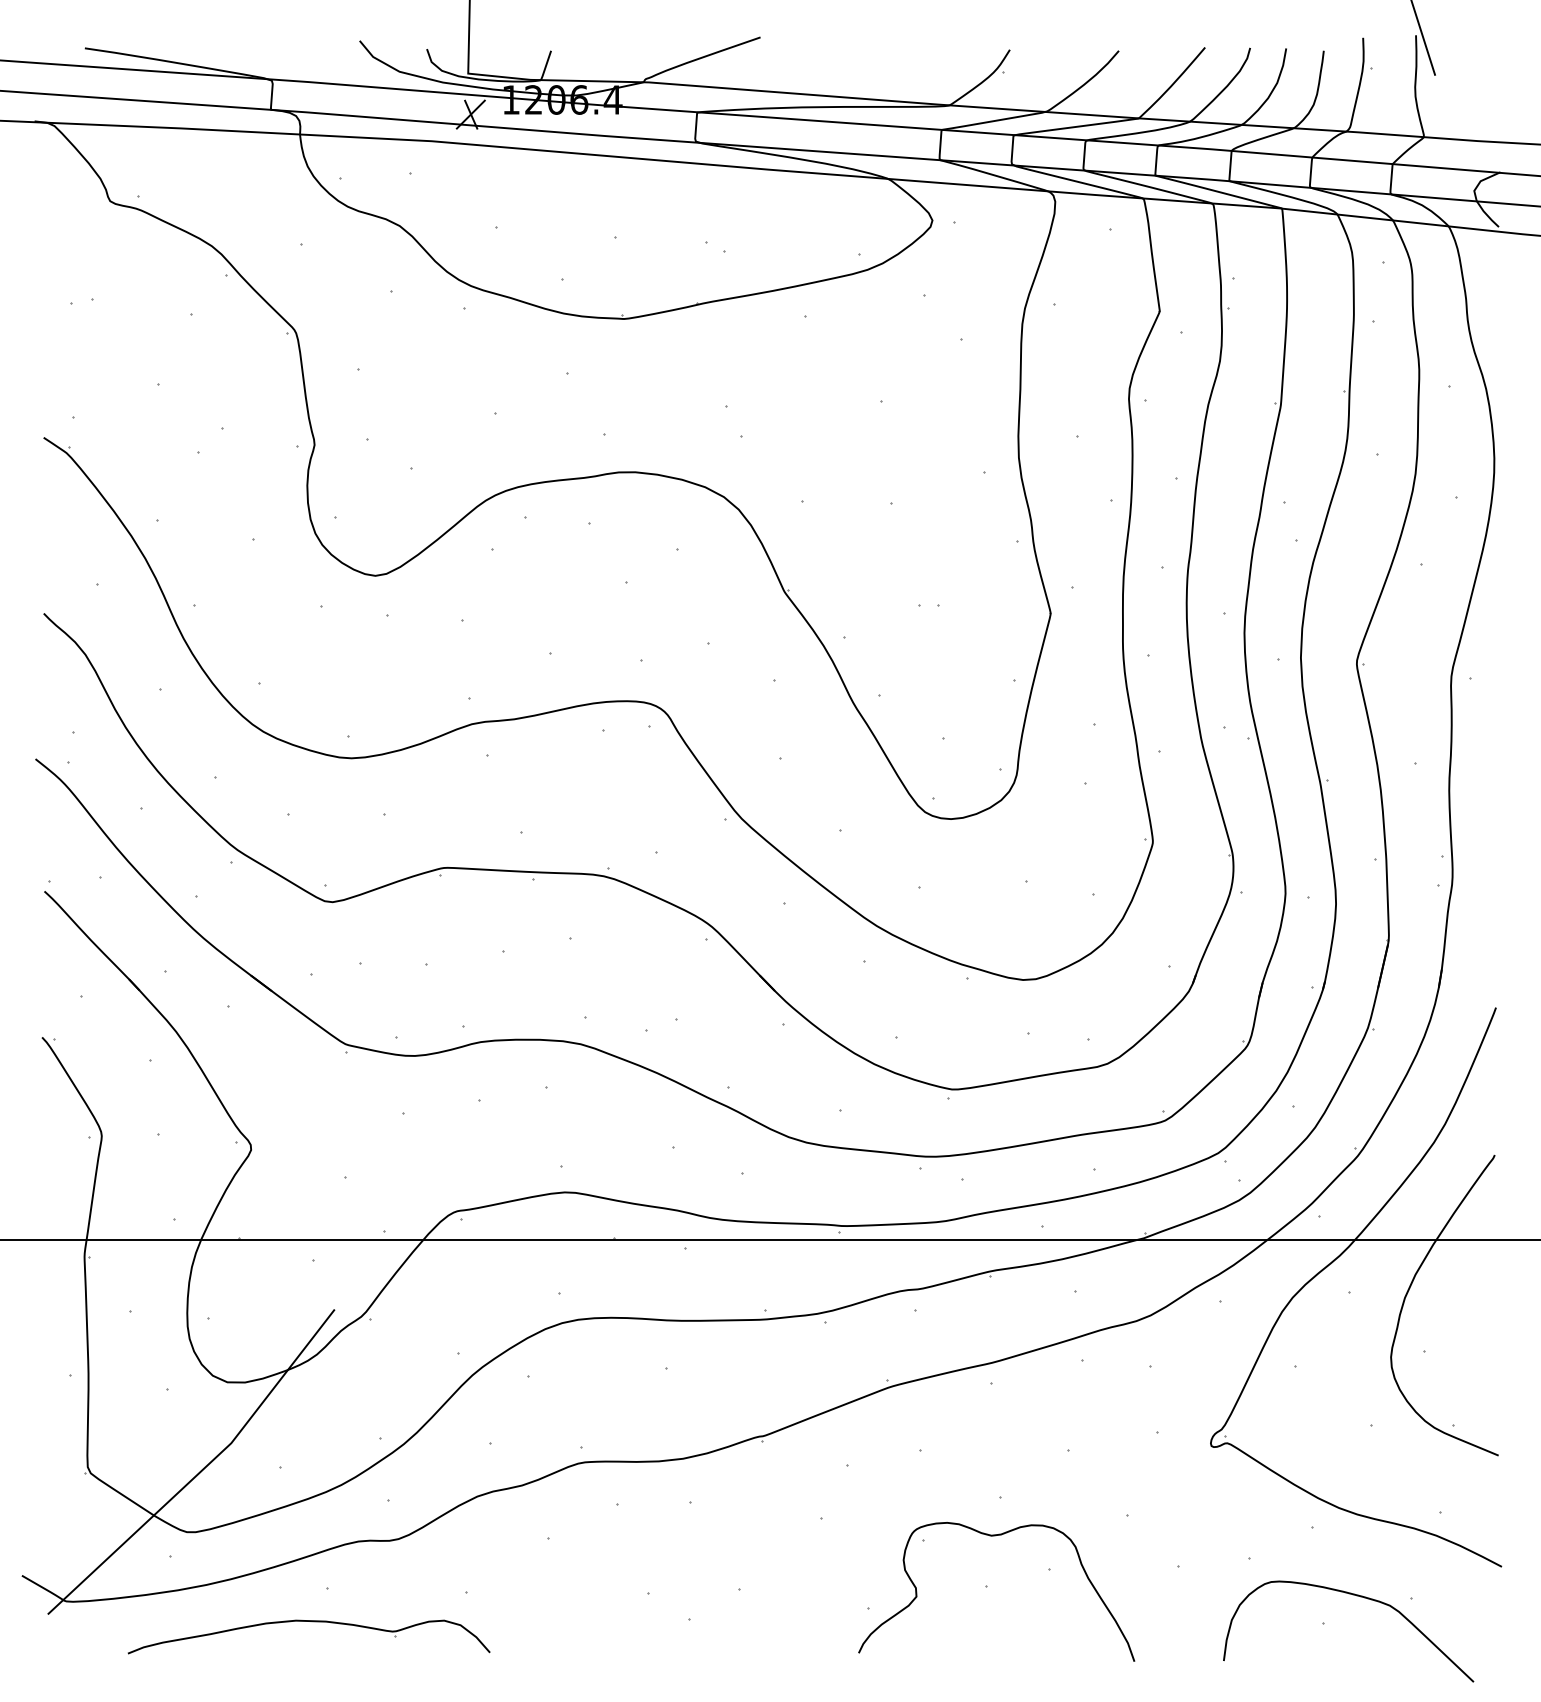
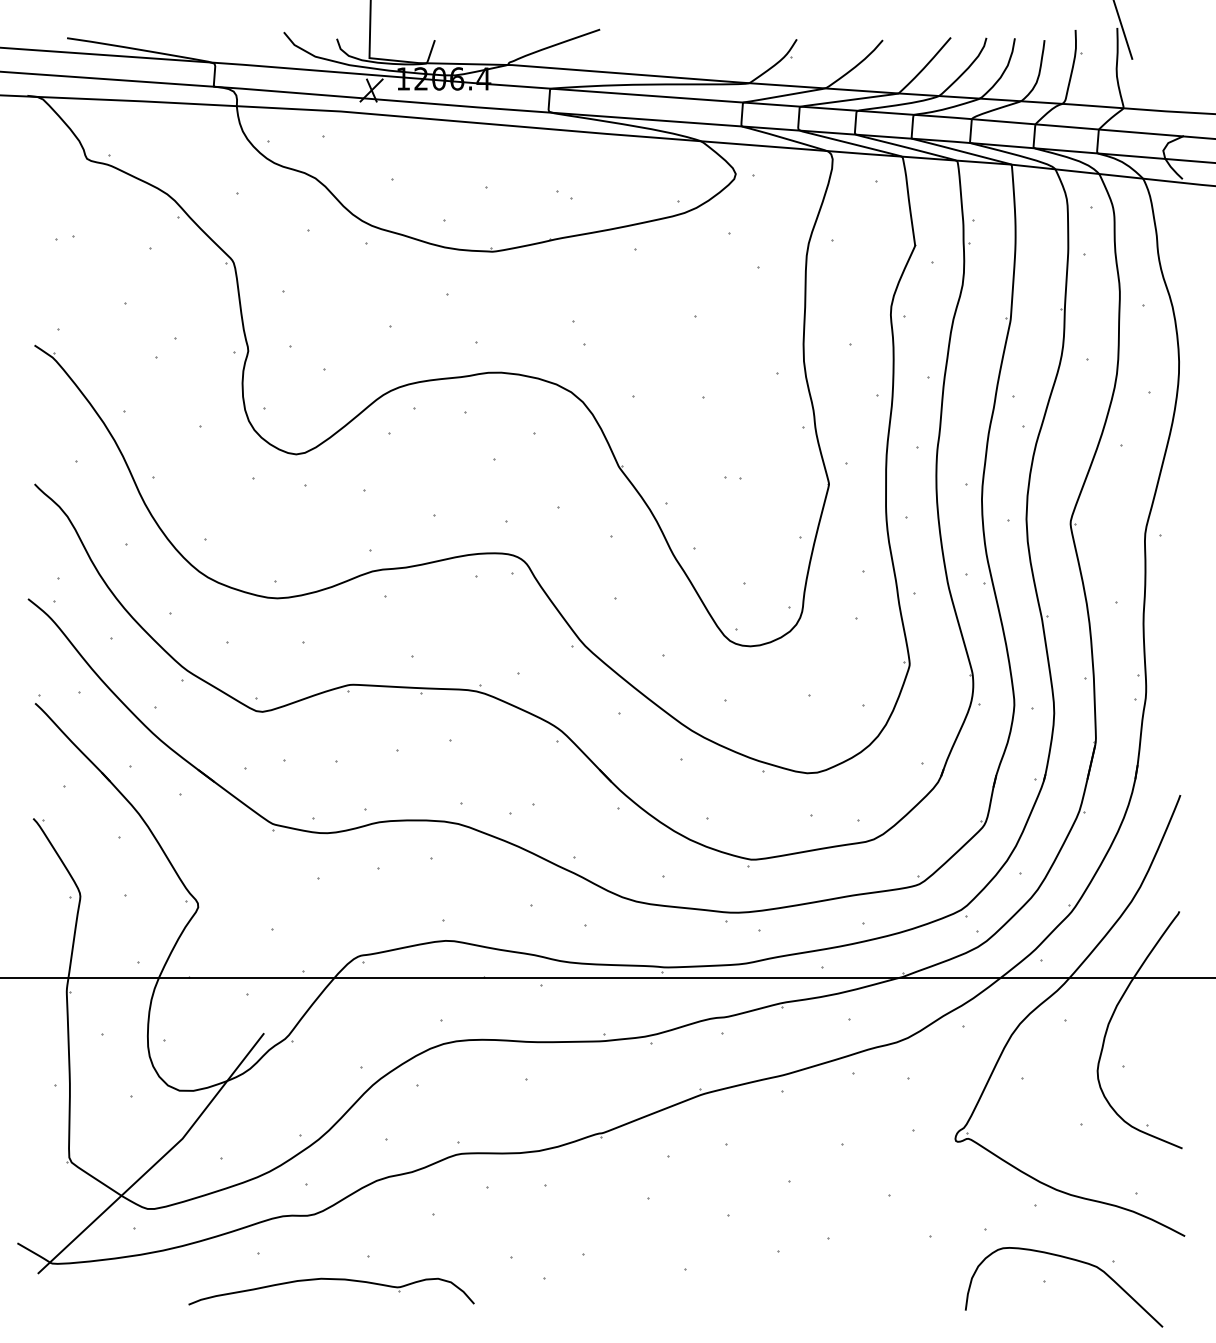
curve: (995, 1536) -> (785, 1212), removed
part: (312, 1622) -> (334, 1280), moved

